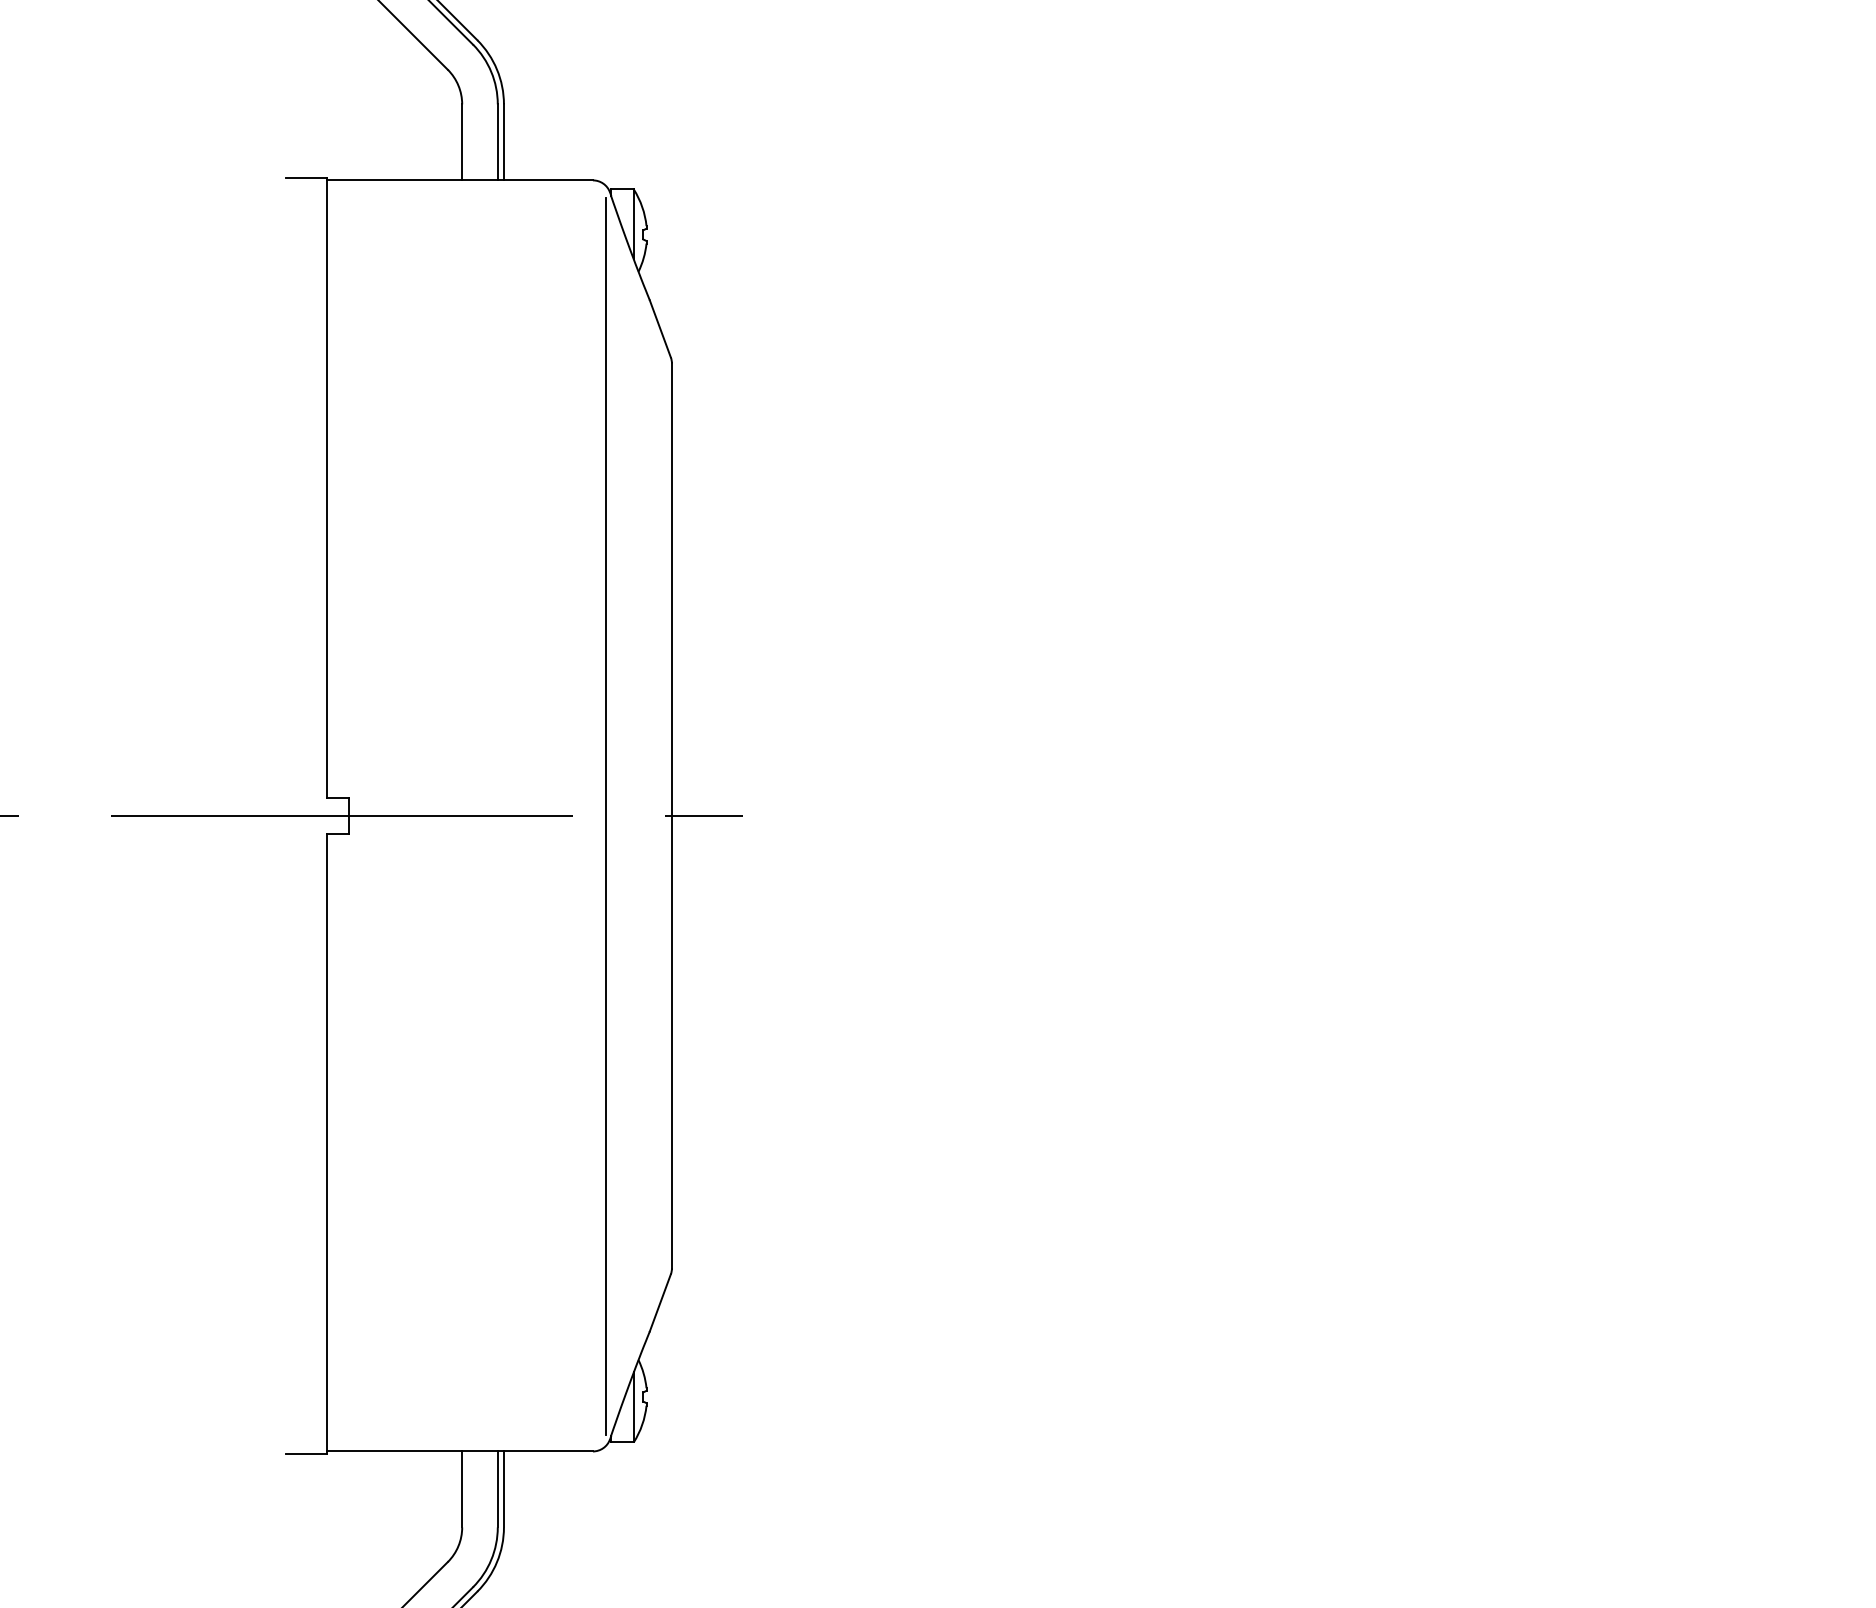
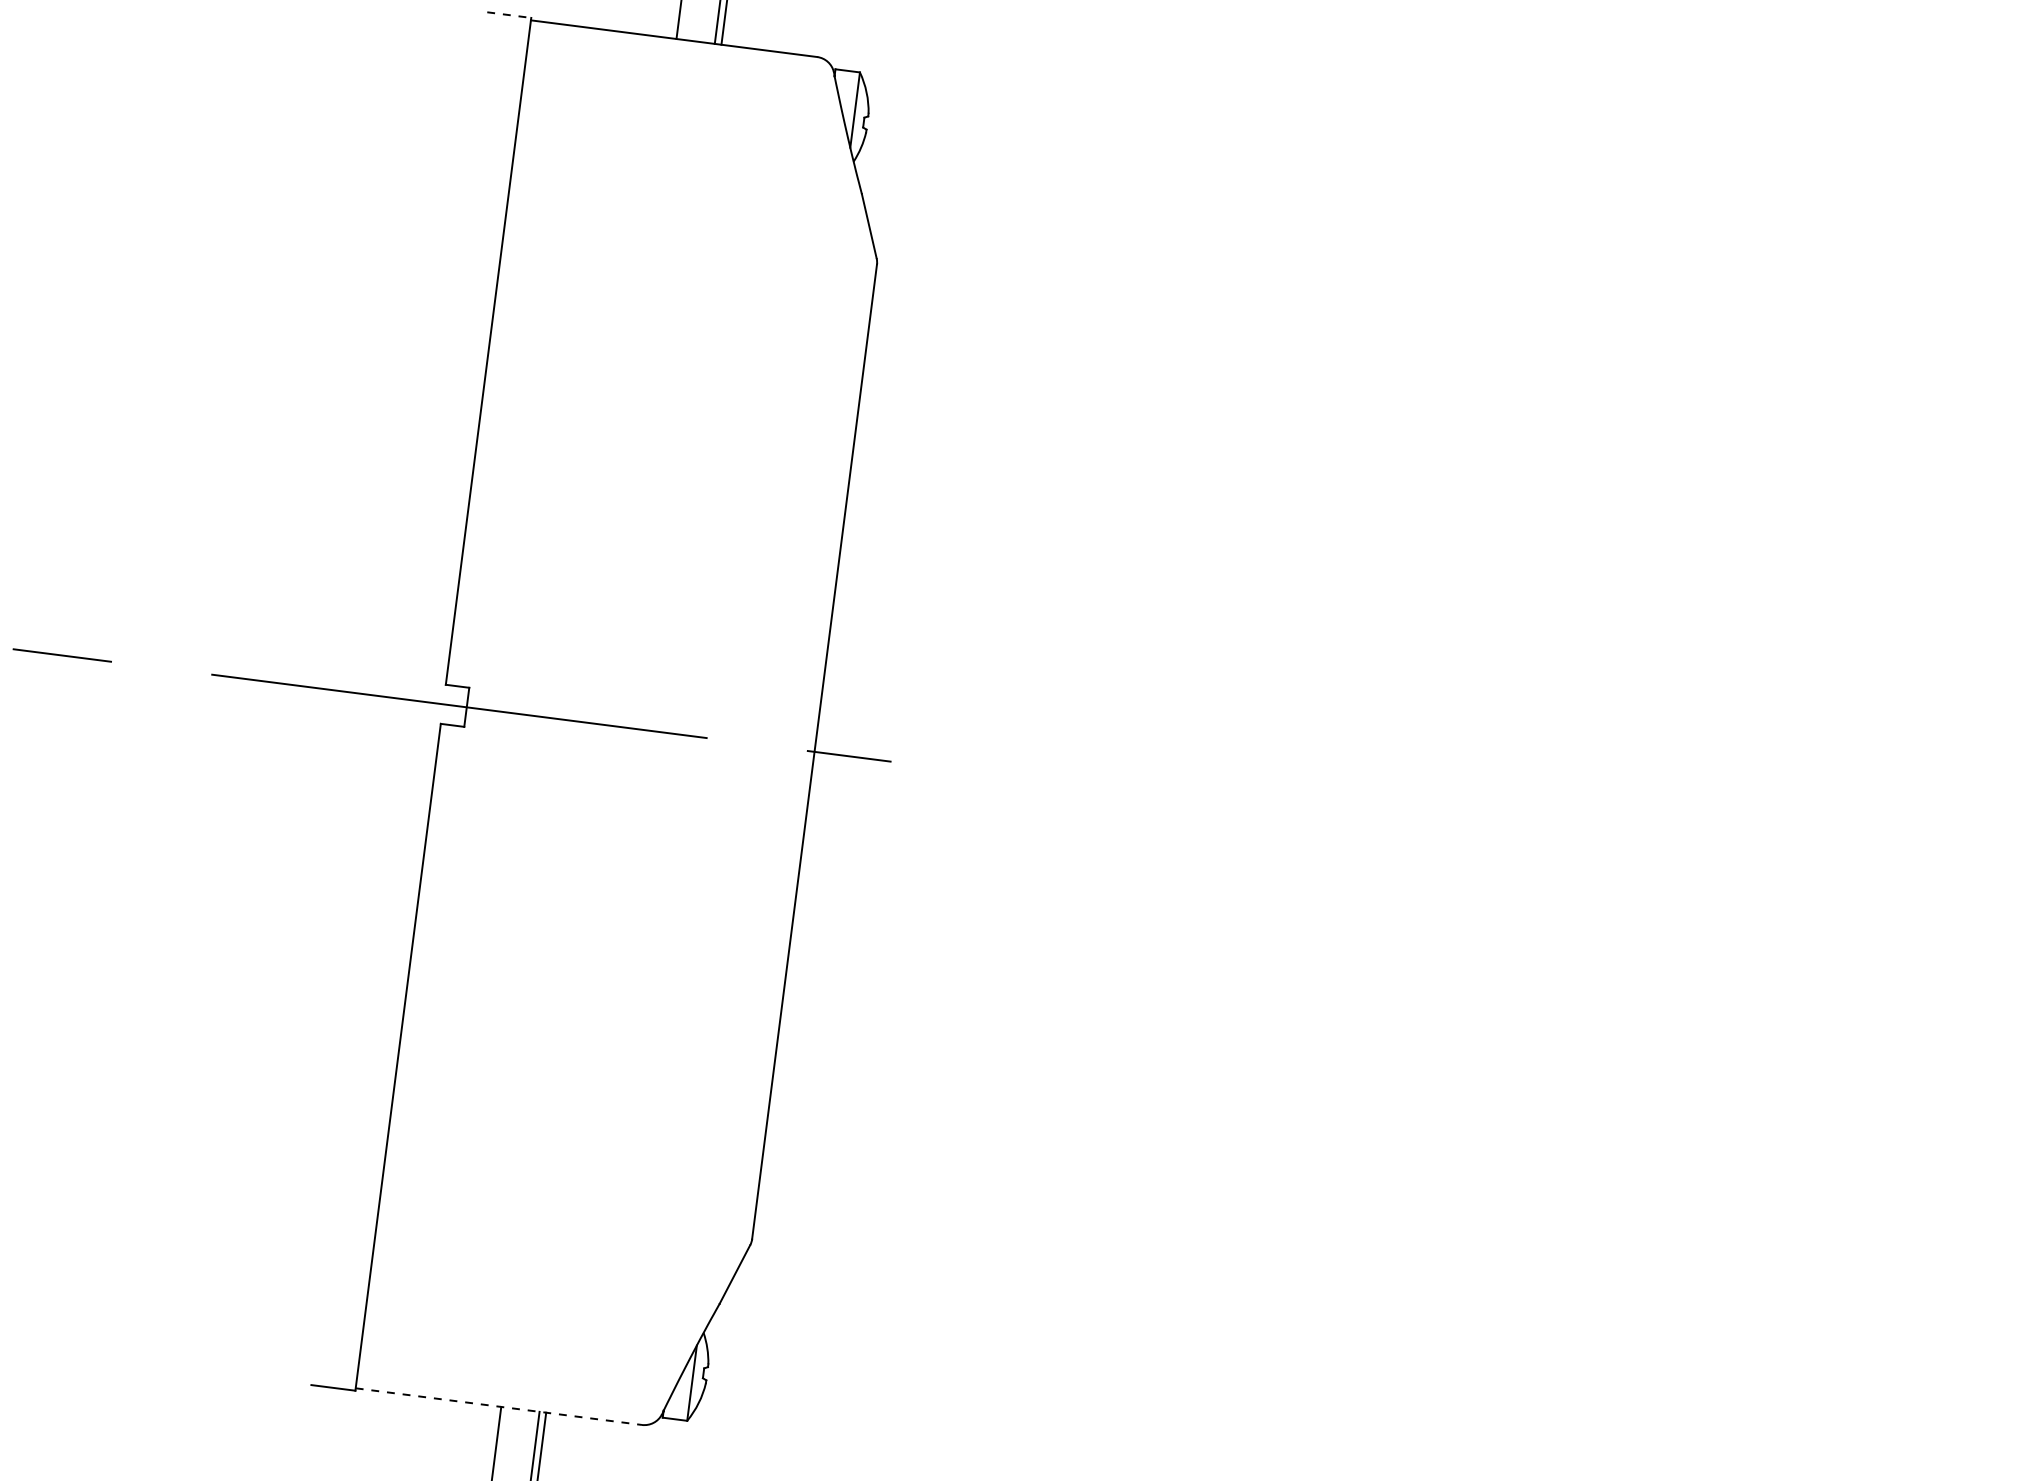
line: (307, 178) -> (510, 15), solid -> dashed
line: (605, 816) -> (743, 743), removed
line: (459, 1451) -> (498, 1406), solid -> dashed

